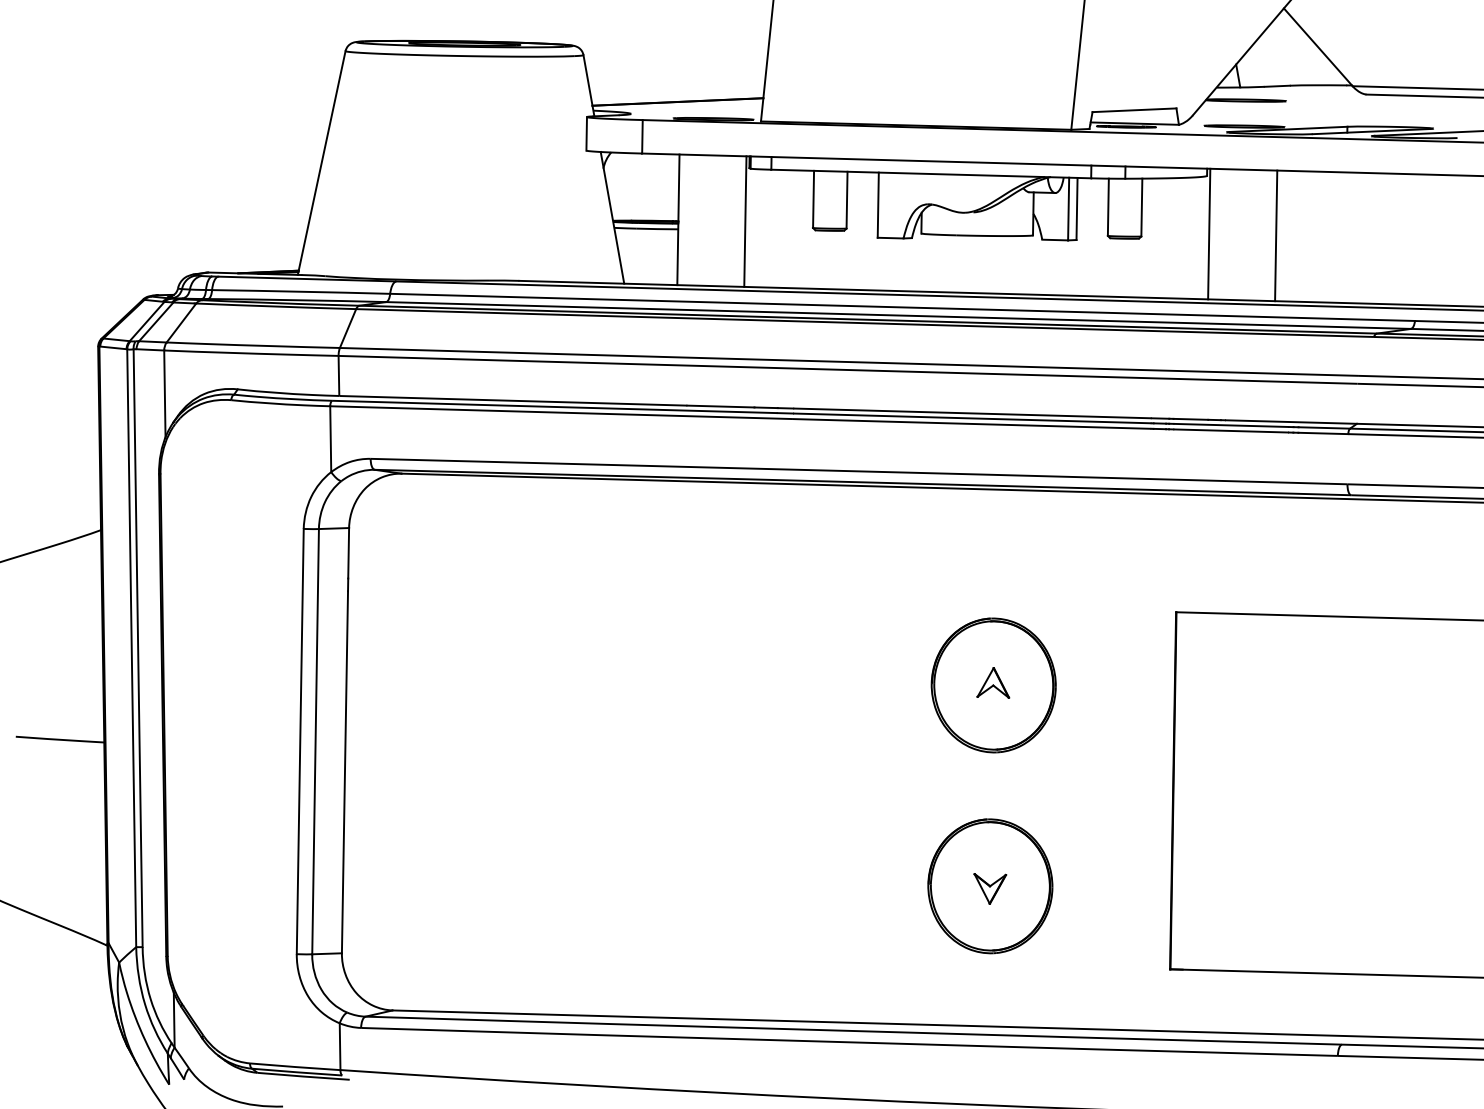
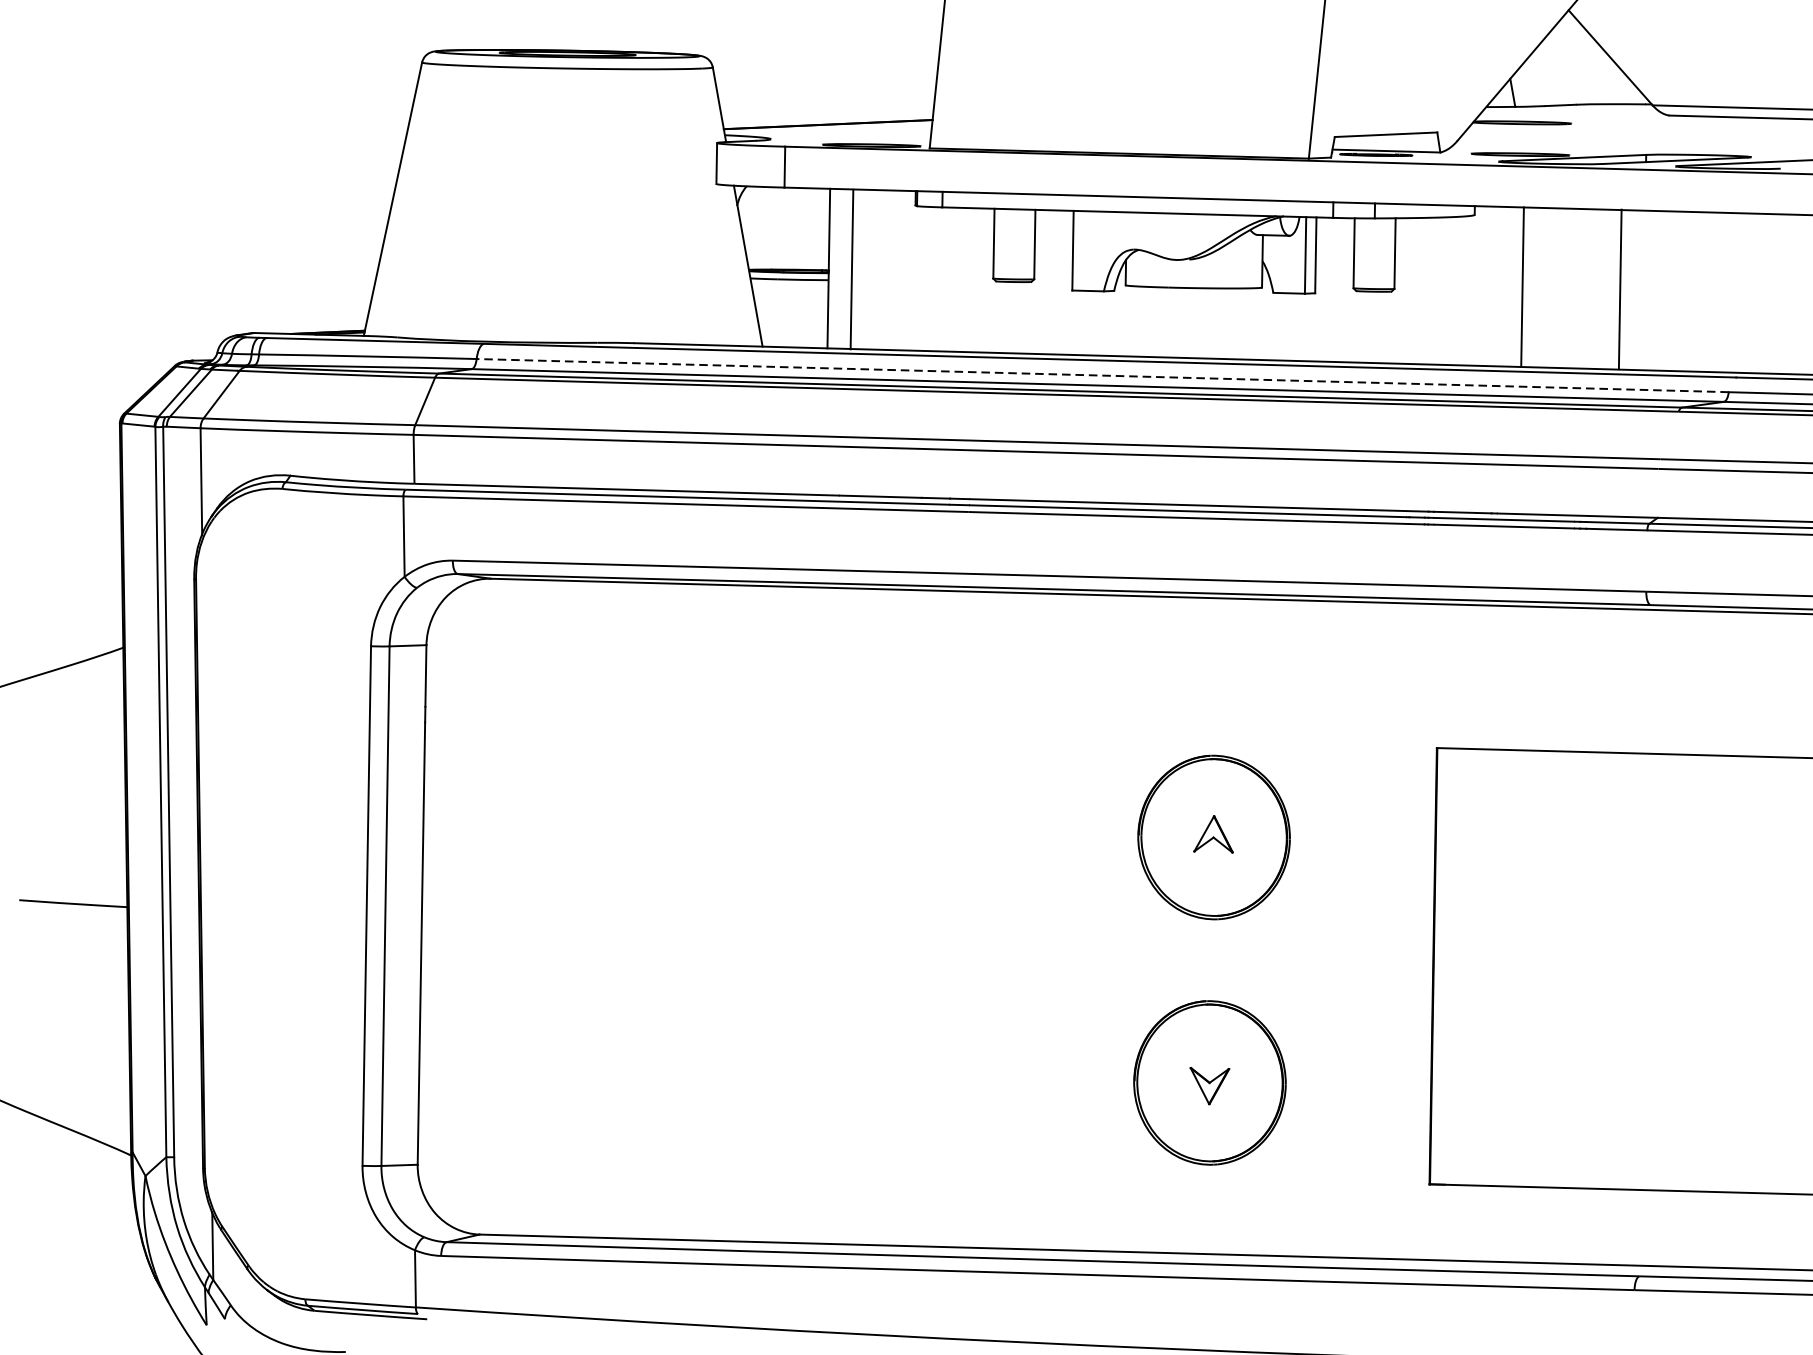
line: (745, 221) -> (852, 269), moved
line: (1209, 233) -> (1522, 286), moved
line: (1276, 235) -> (1620, 288), moved
line: (902, 307) -> (1102, 375), solid -> dashed

